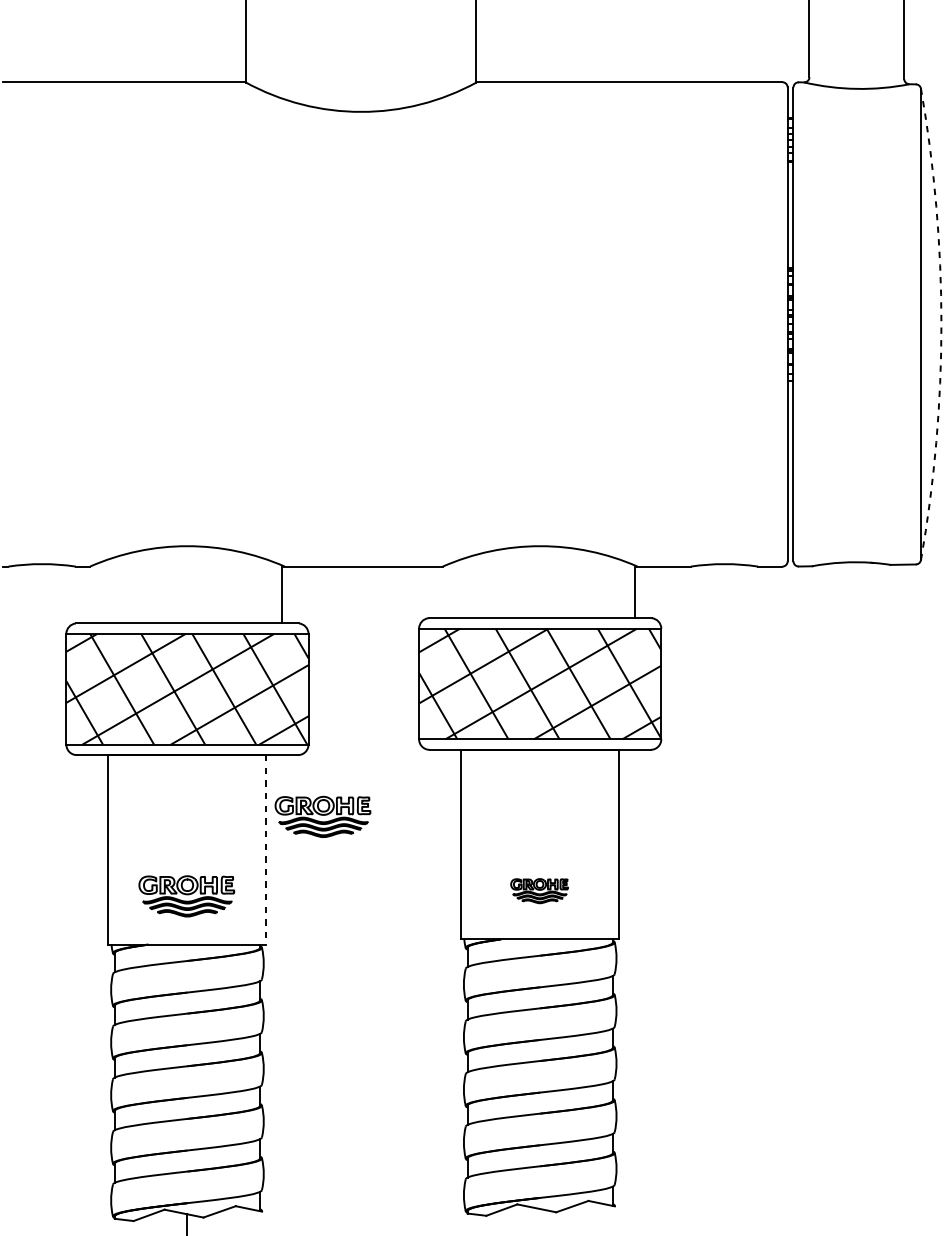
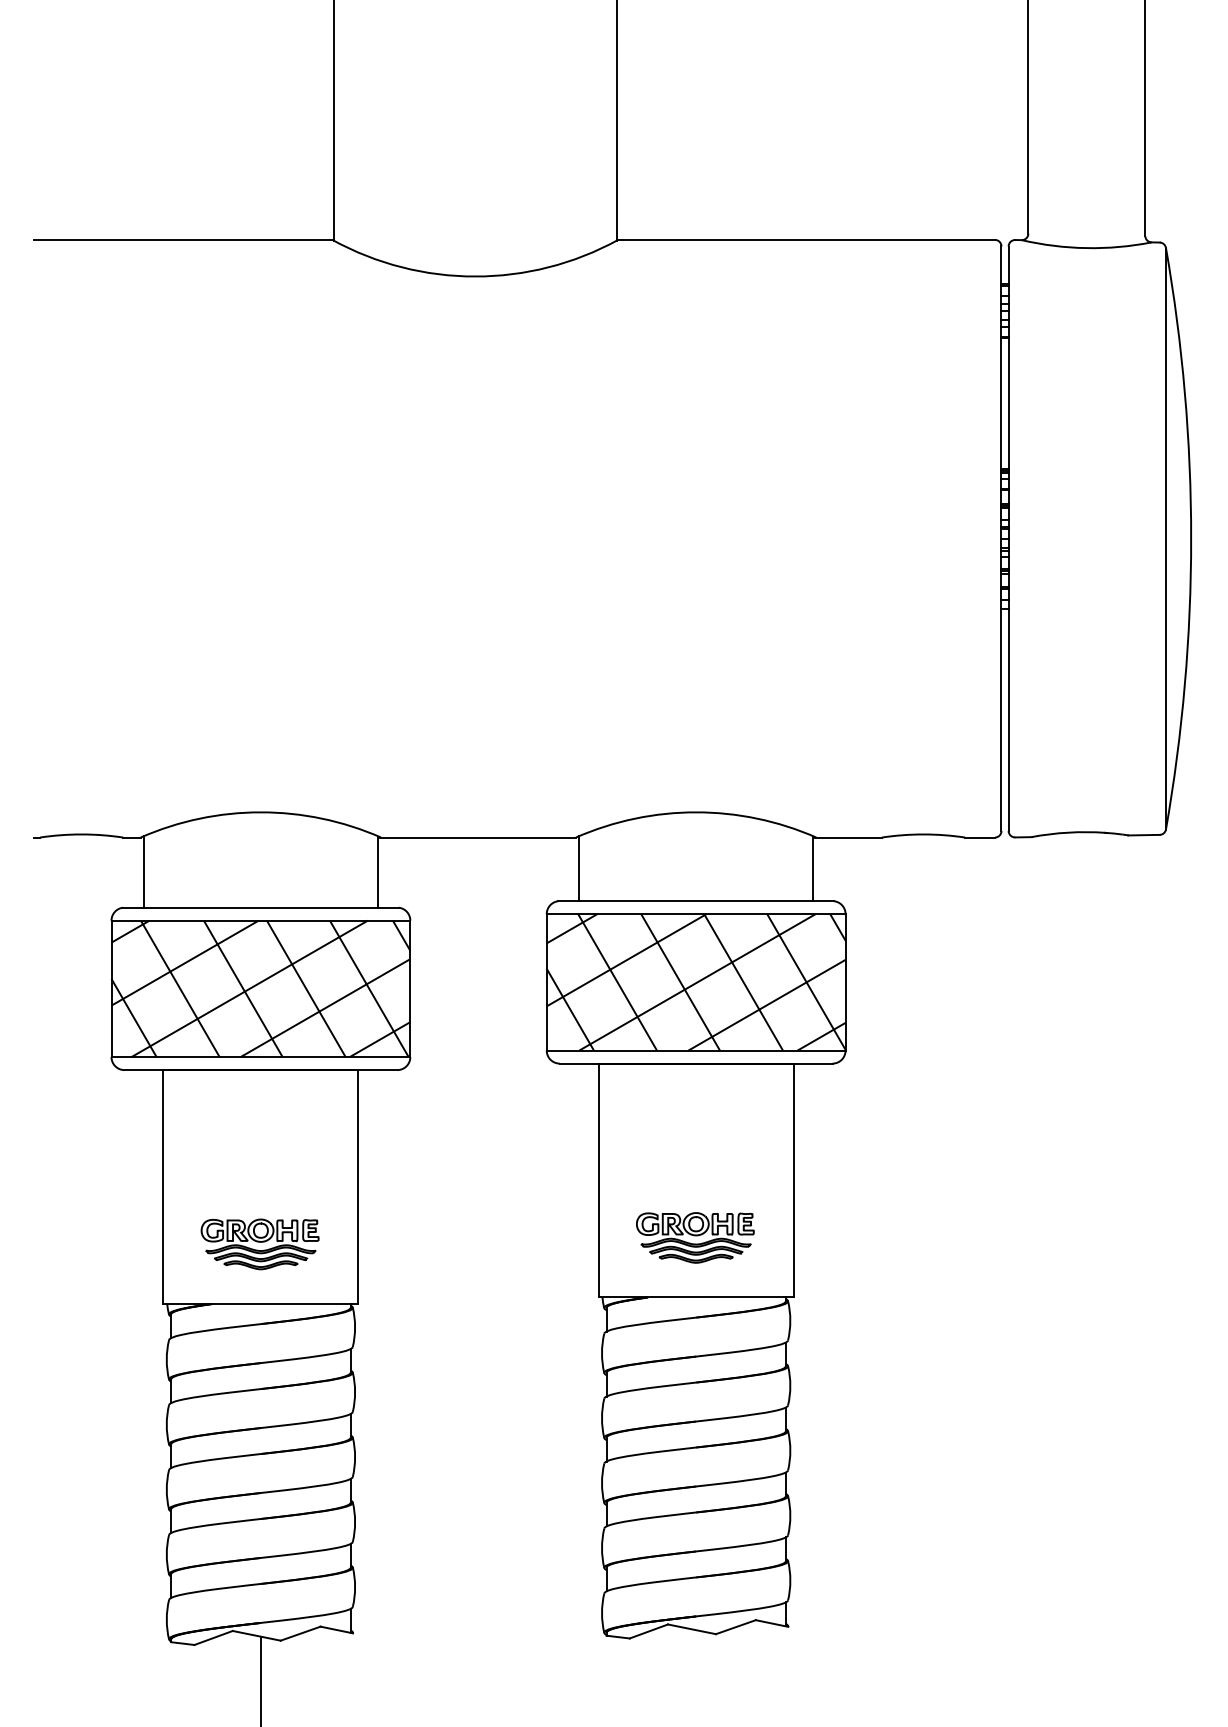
arc: (941, 324) -> (1191, 538), dashed -> solid
line: (445, 591) -> (579, 868), added
line: (92, 594) -> (143, 871), added
part: (322, 817) -> (427, 1146), removed
line: (266, 850) -> (358, 1187), dashed -> solid
part: (539, 890) -> (695, 1237), size x1.67

